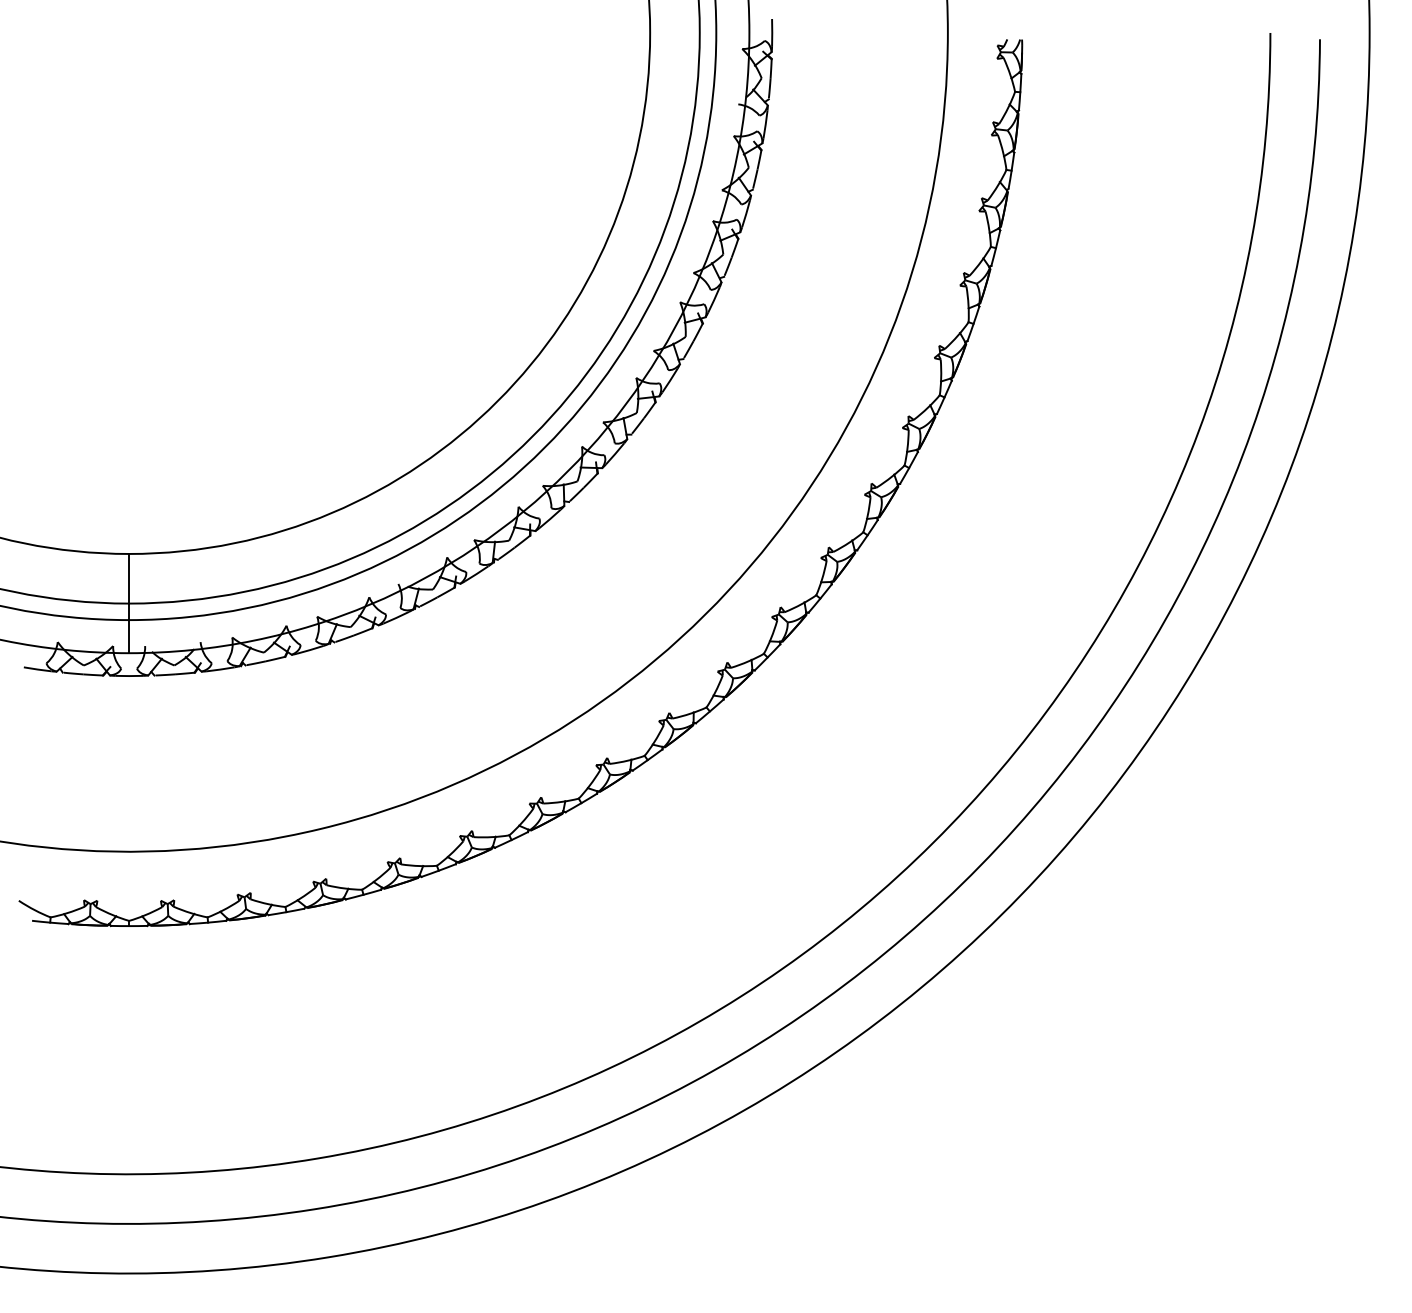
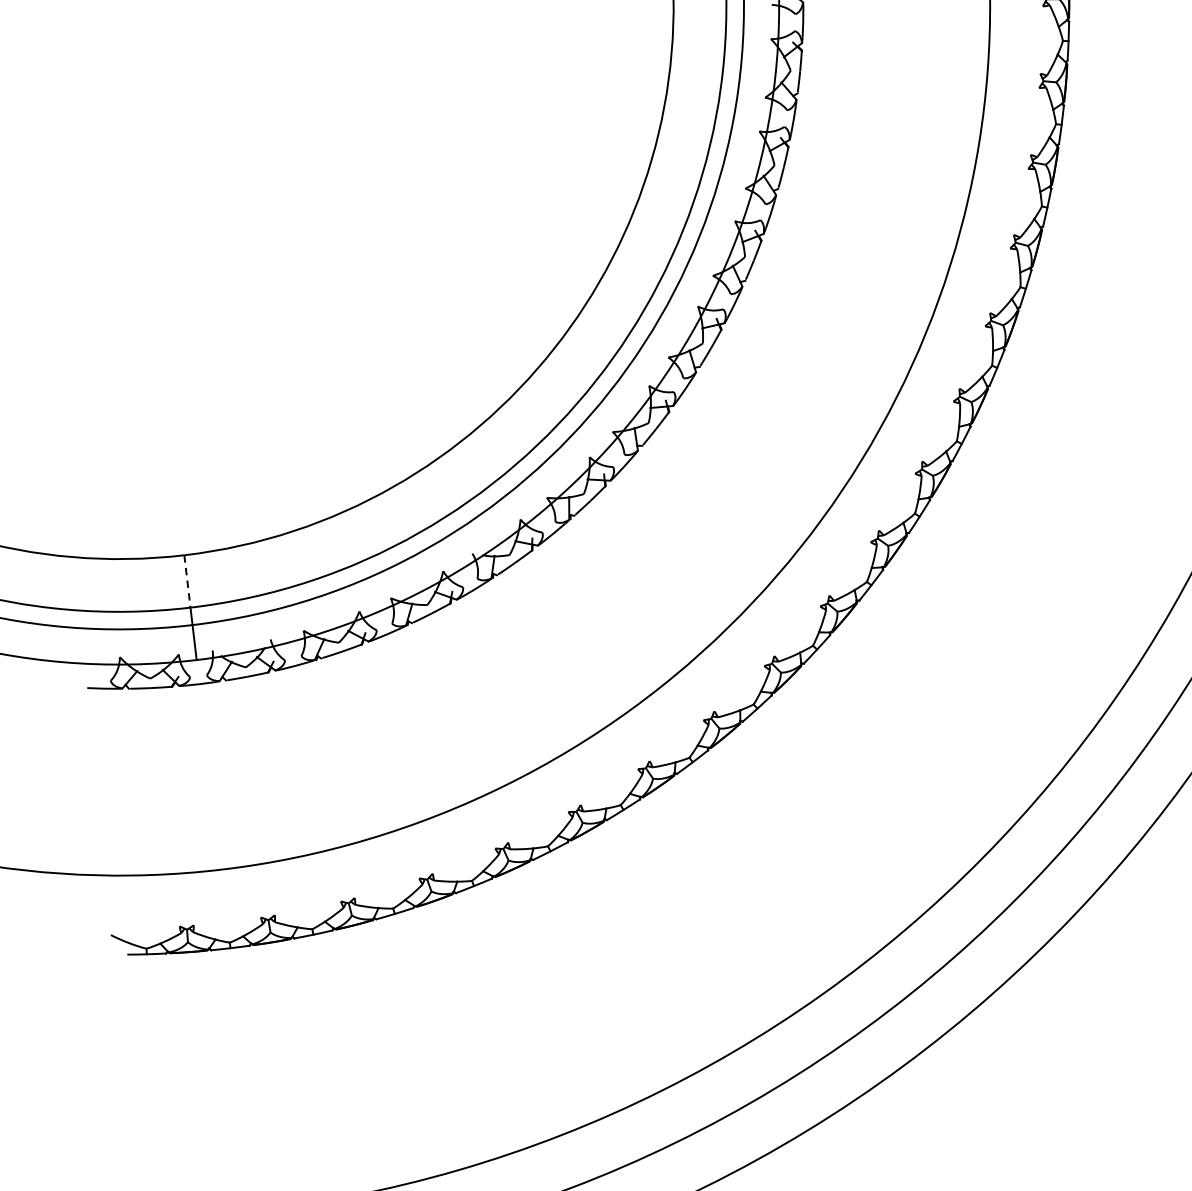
line: (129, 578) -> (187, 581), solid -> dashed

